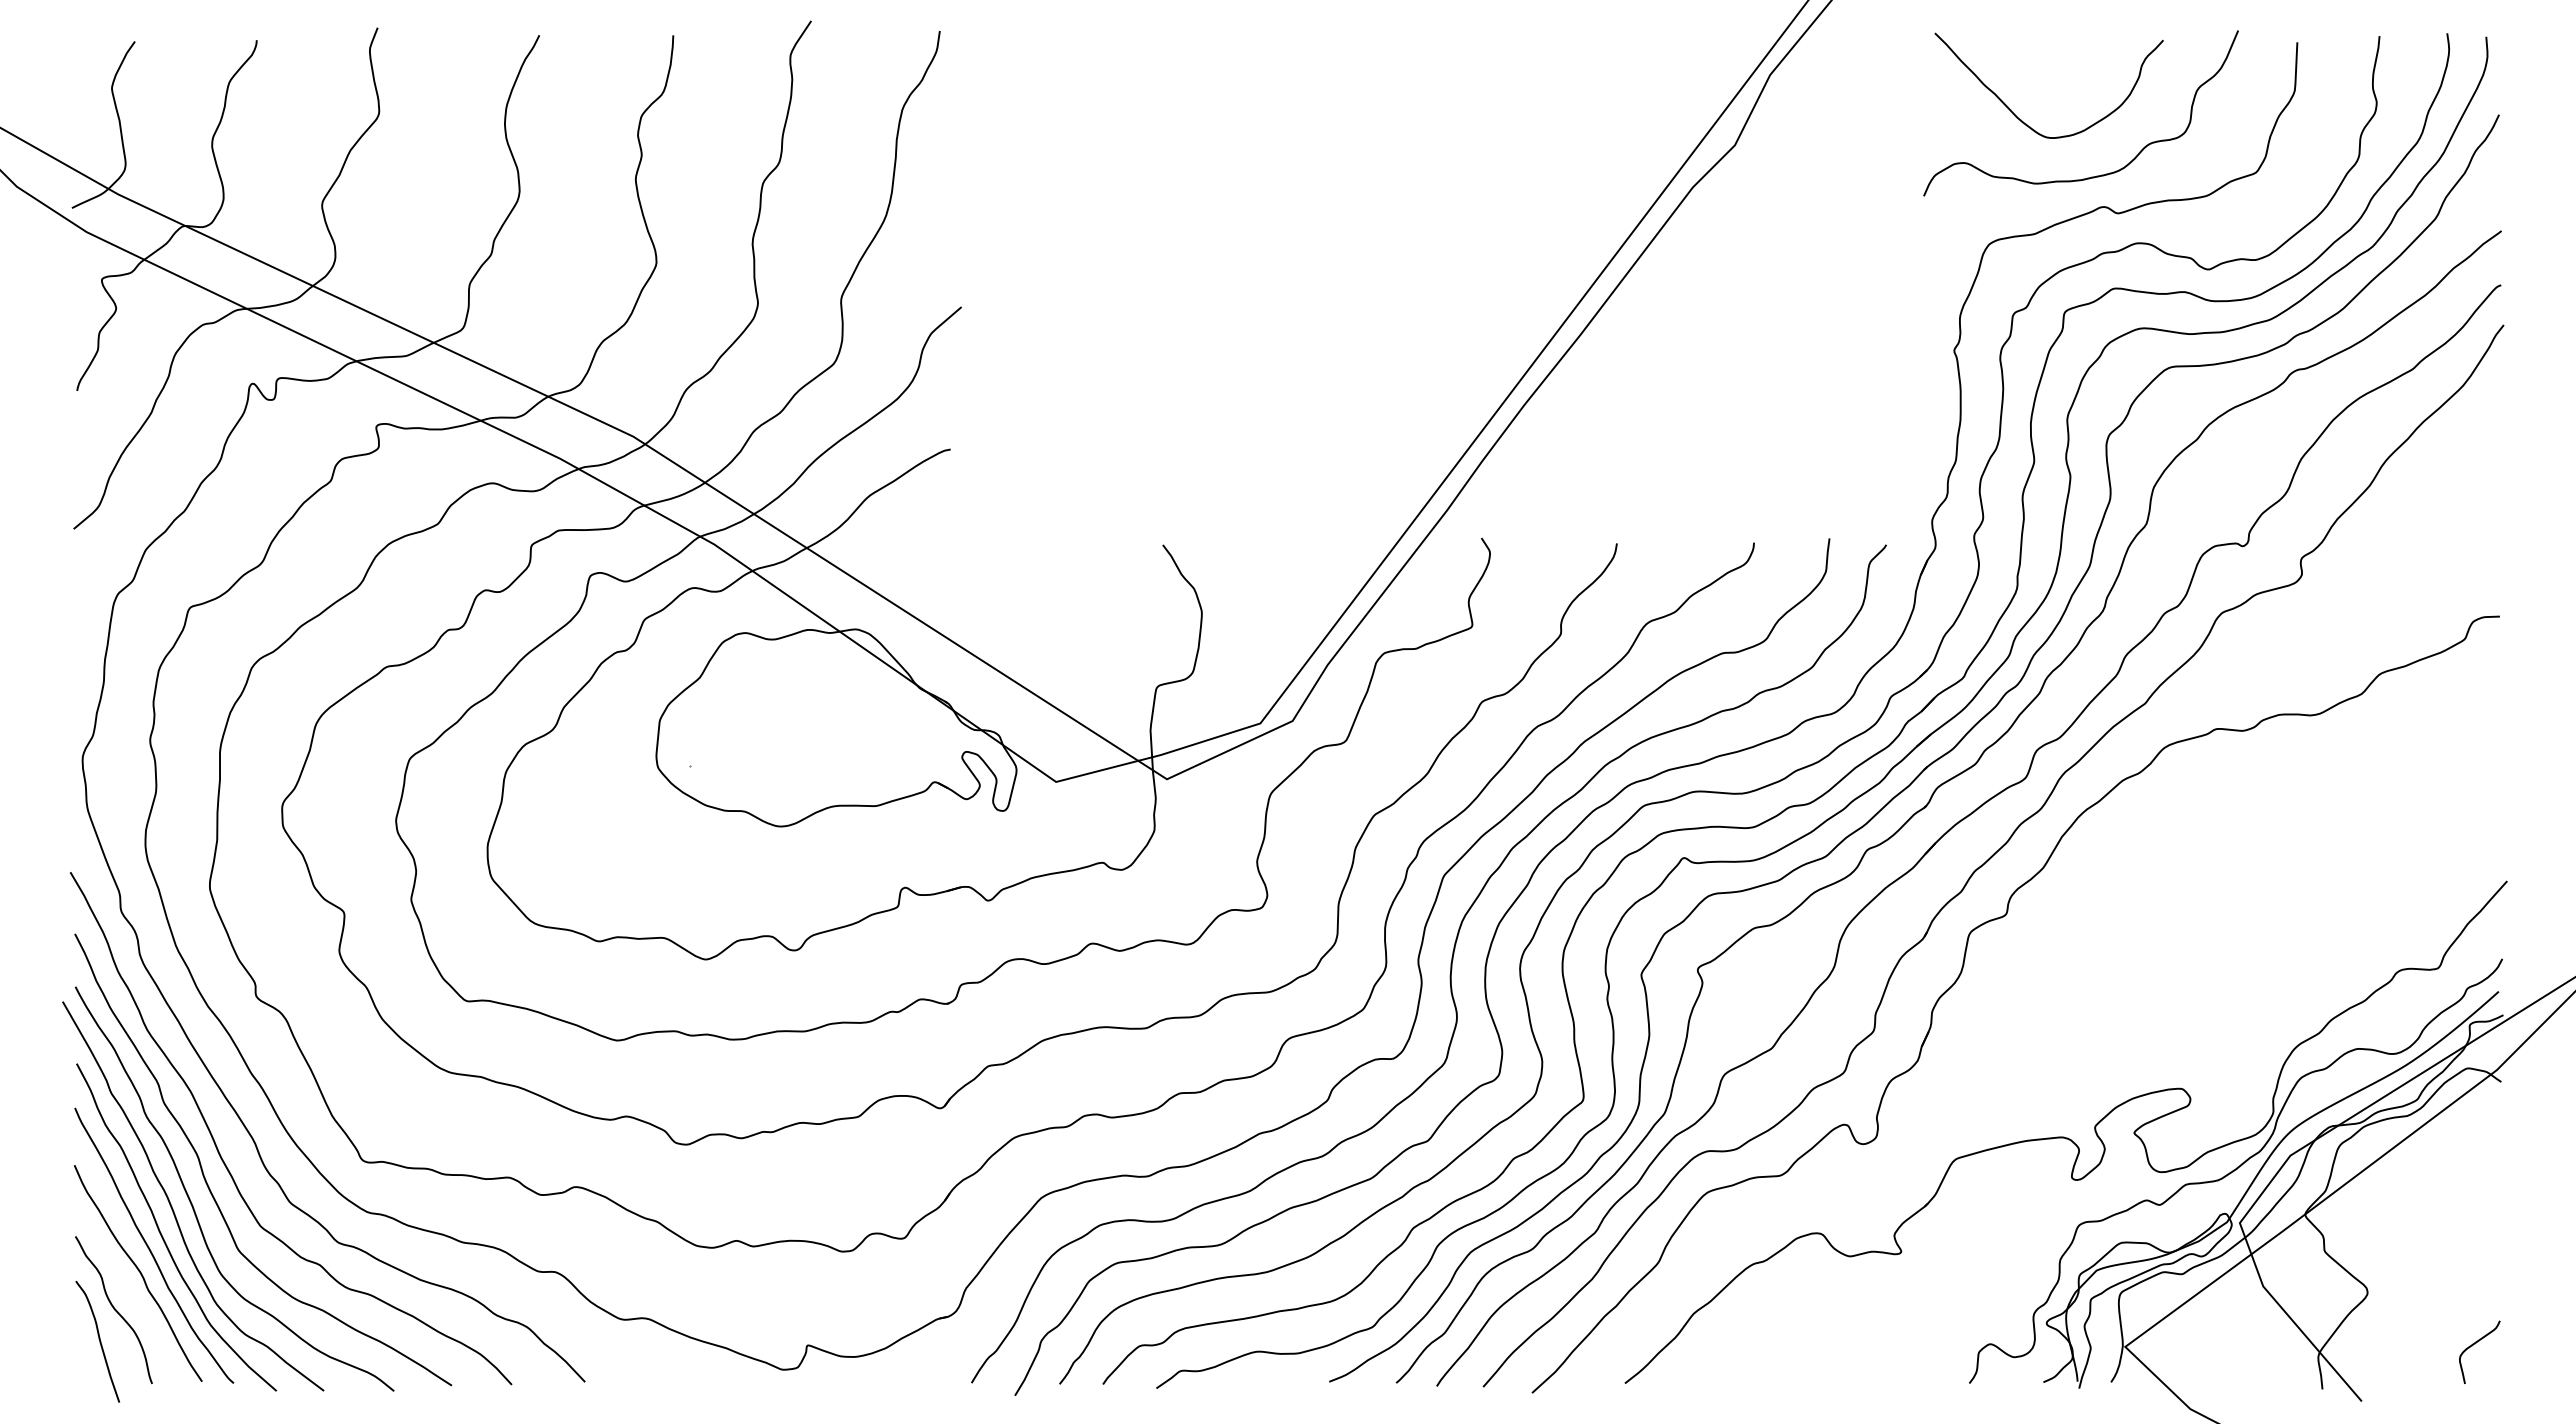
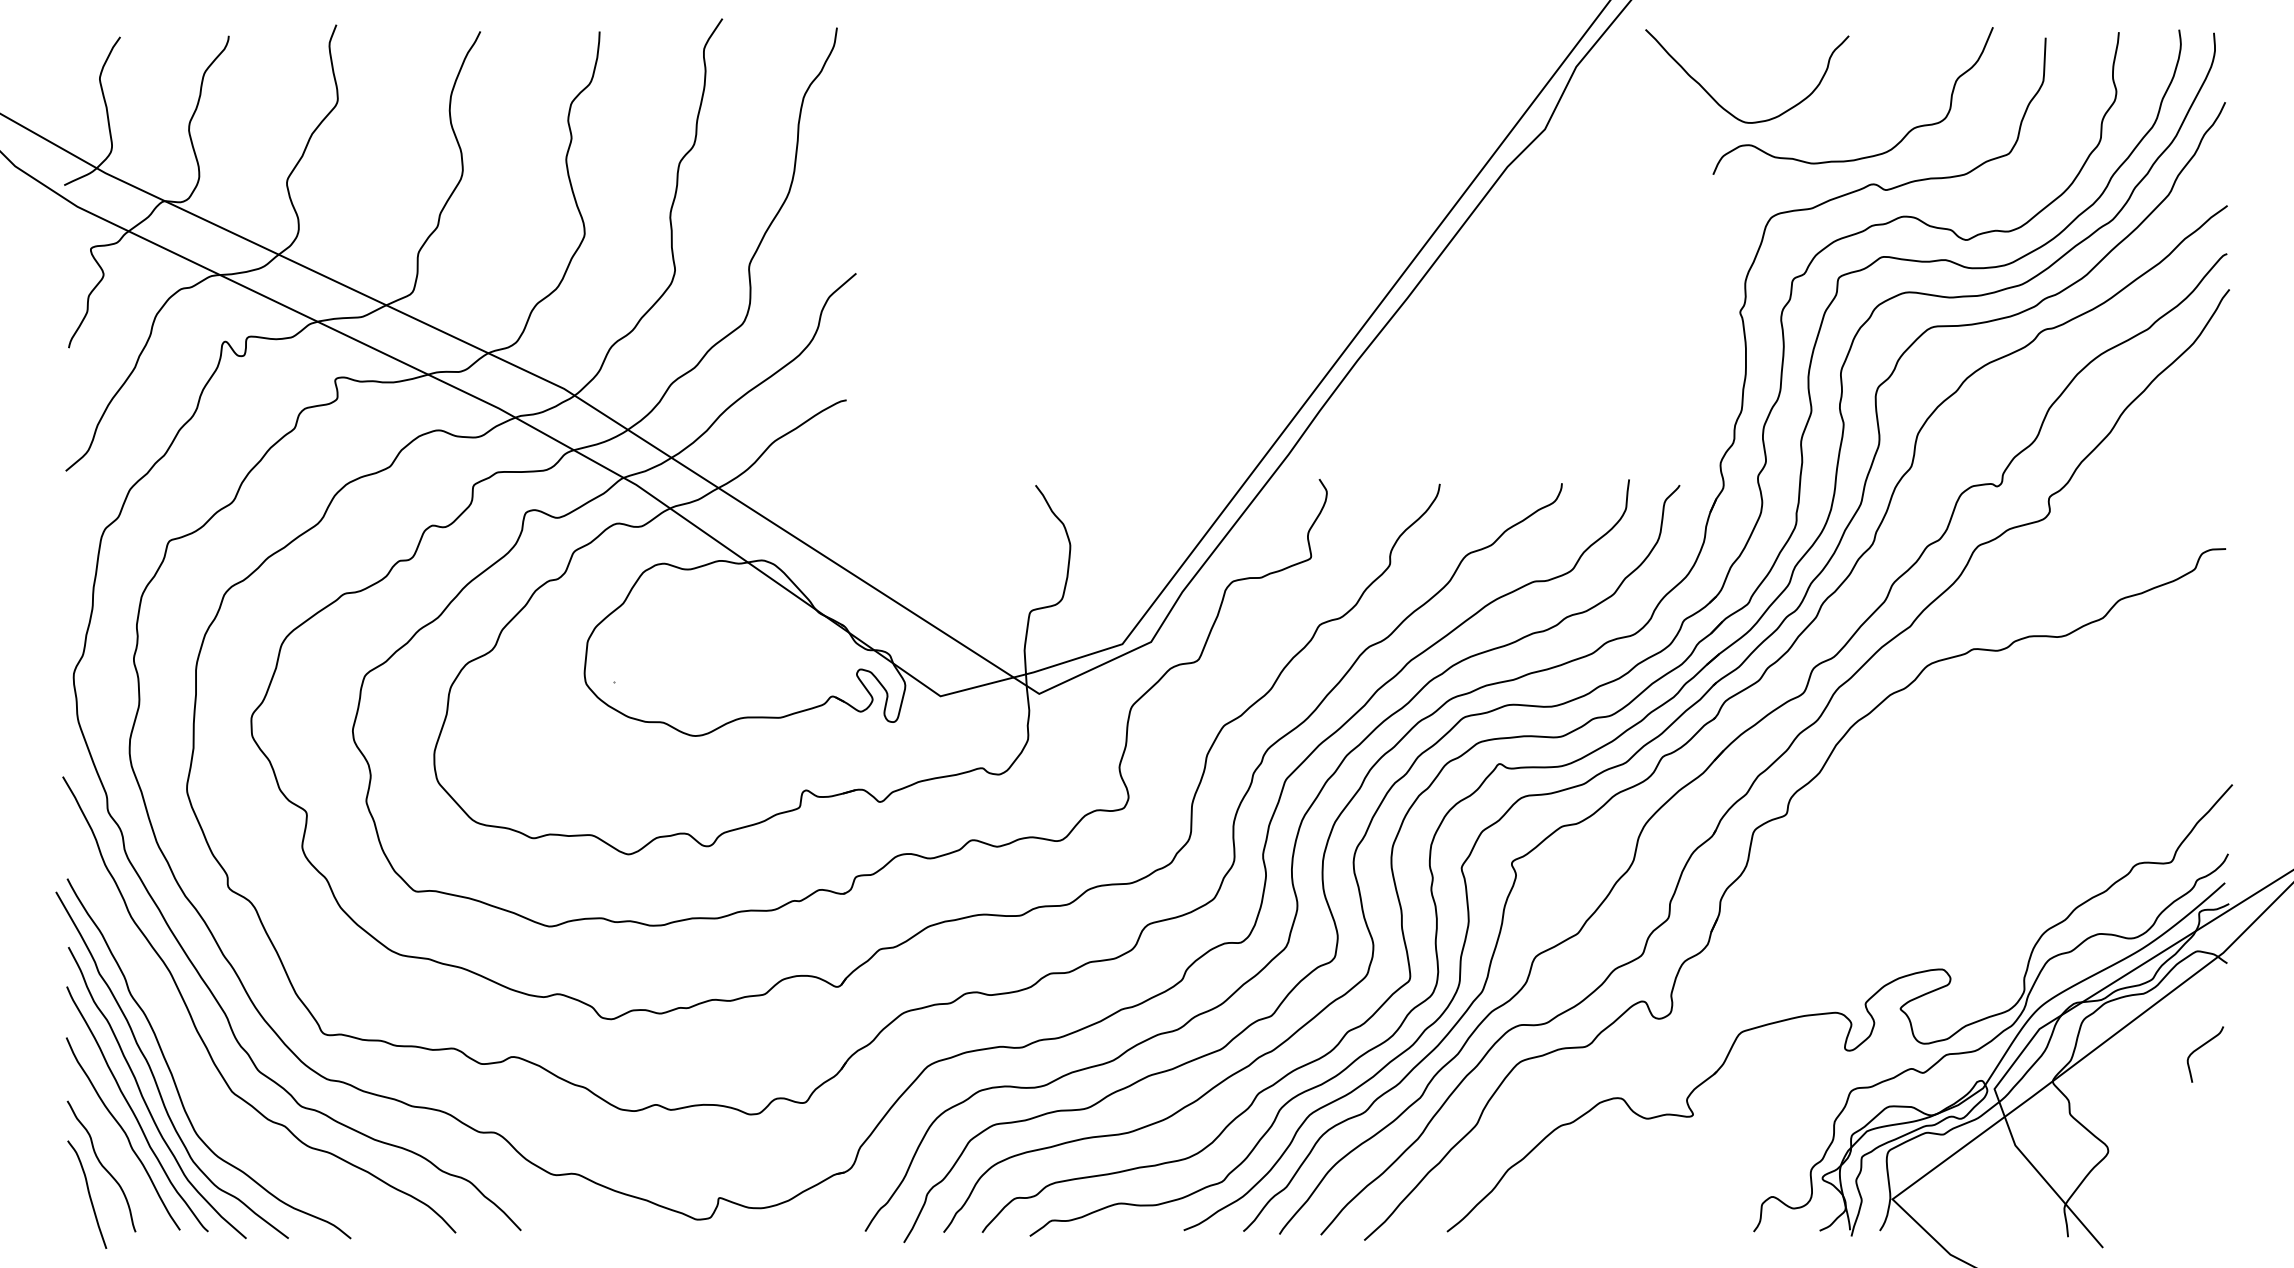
curve: (2021, 119) -> (1722, 106), moved
curve: (206, 1179) -> (184, 1050), removed
curve: (2475, 1344) -> (2201, 1047), moved

